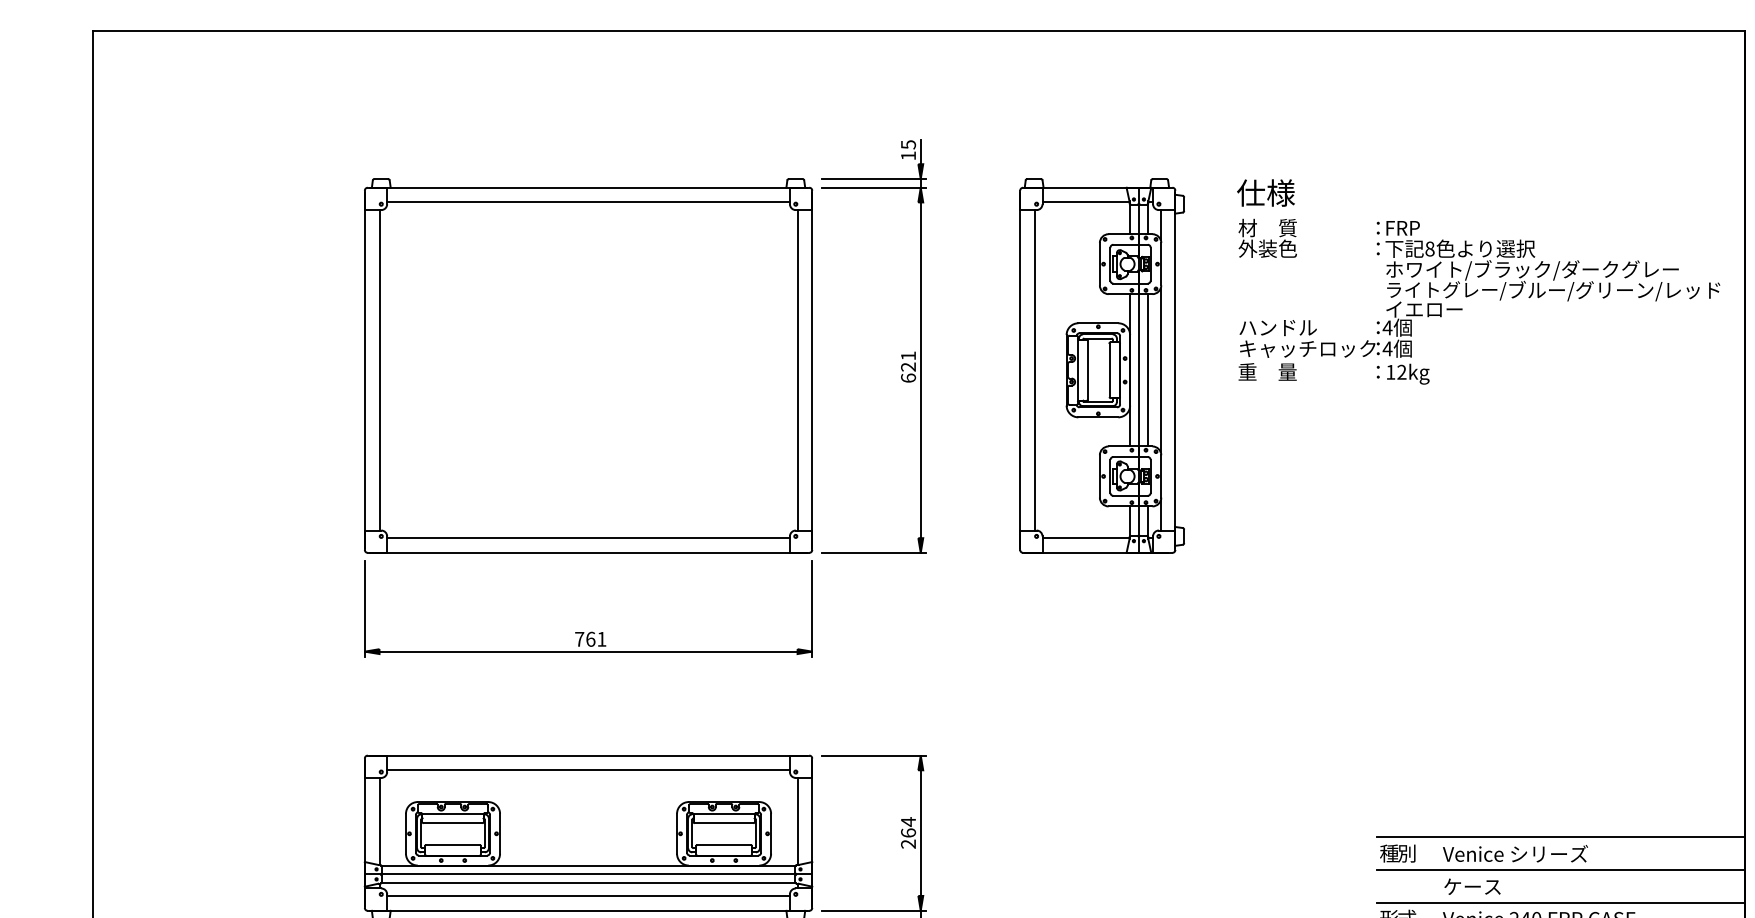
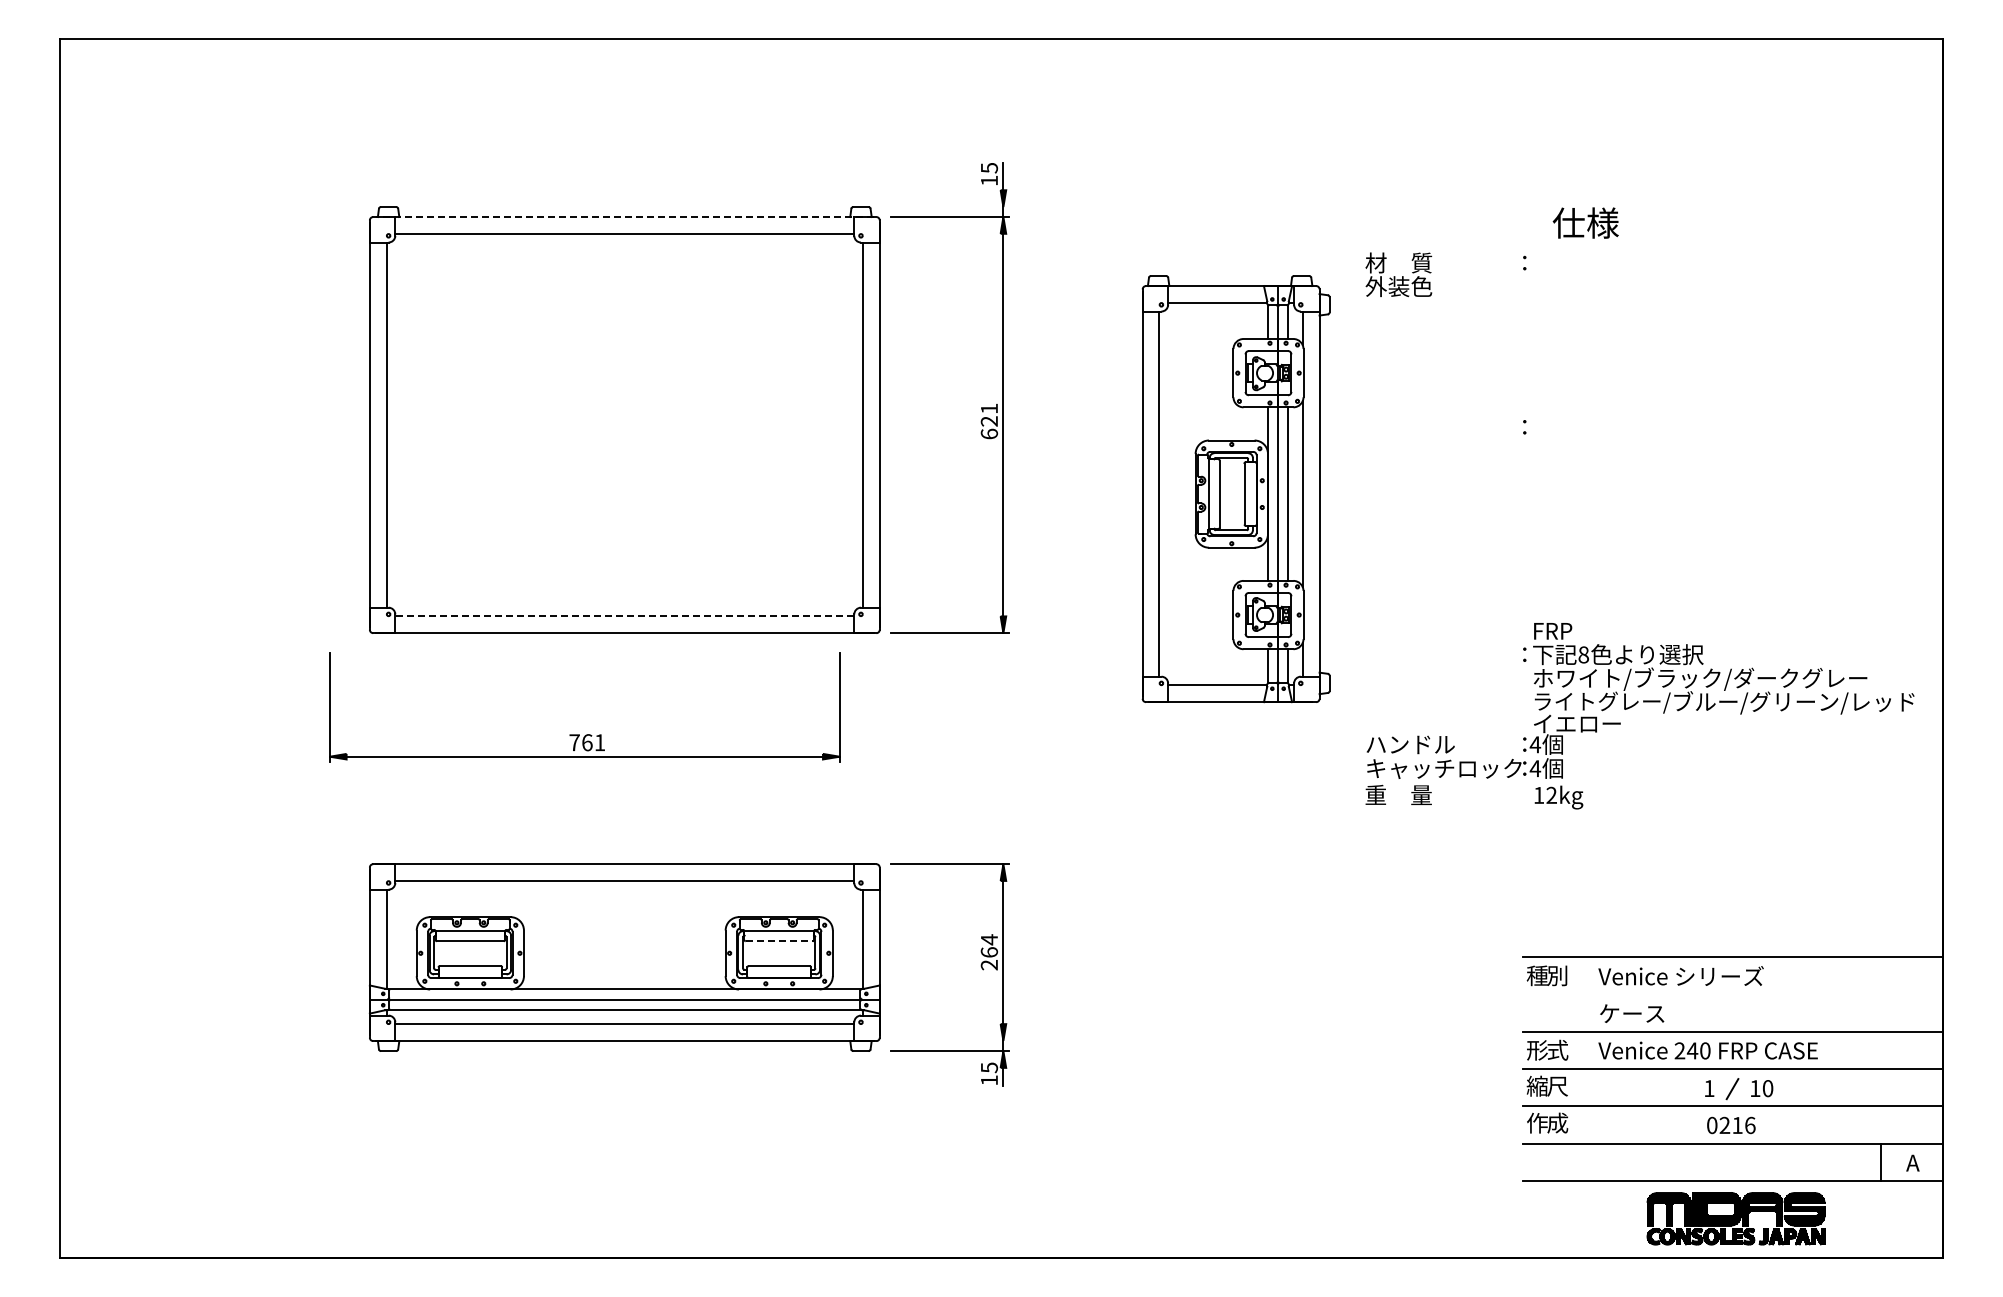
line: (873, 179) -> (949, 207), removed
line: (588, 188) -> (624, 217), solid -> dashed
text: (1265, 192) -> (1585, 222), moved
text: (1478, 303) -> (1639, 716), moved
part: (1101, 366) -> (1235, 489), moved
line: (588, 538) -> (624, 616), solid -> dashed
part: (590, 632) -> (586, 734), moved
line: (724, 823) -> (779, 941), solid -> dashed
line: (1560, 869) -> (1732, 994), removed
line: (873, 911) -> (949, 1041), removed

